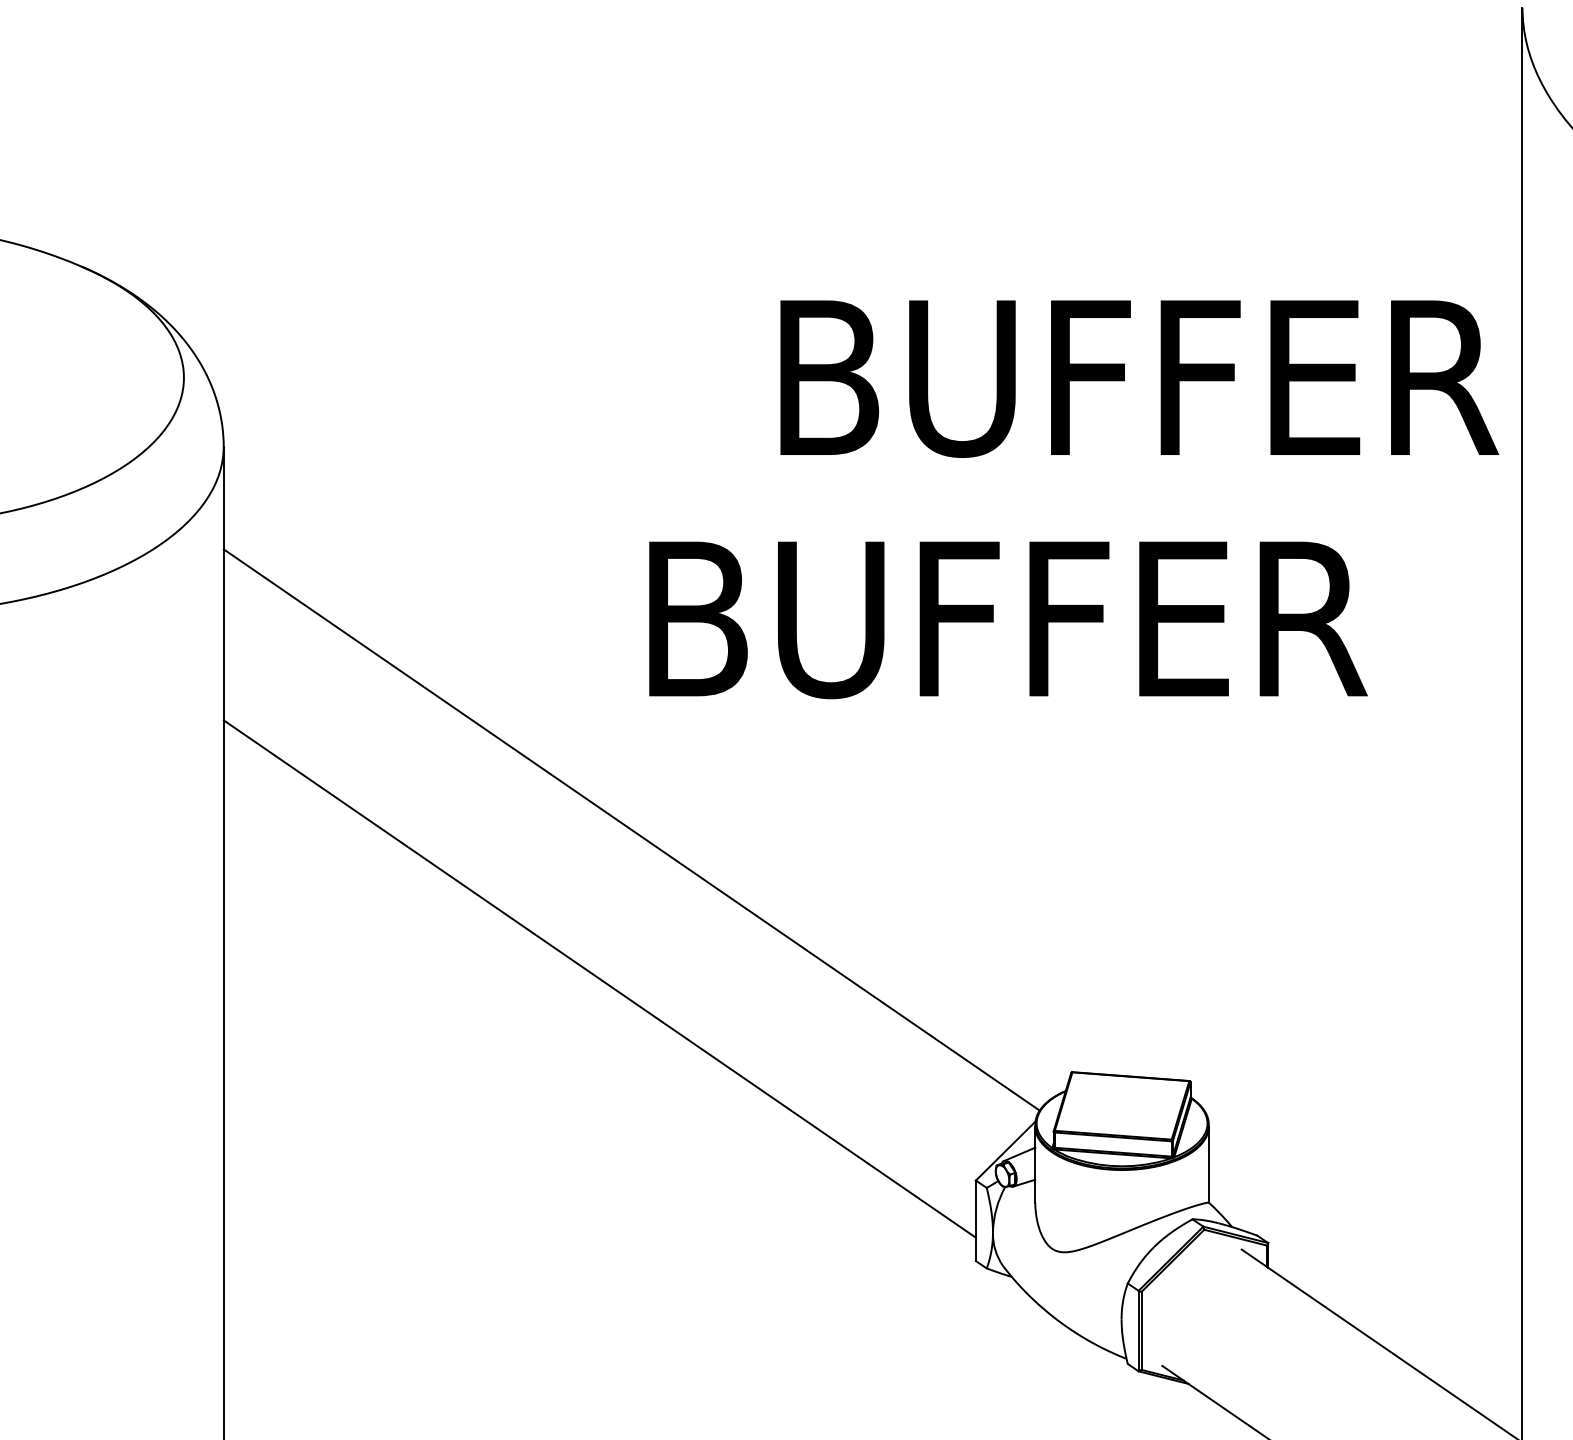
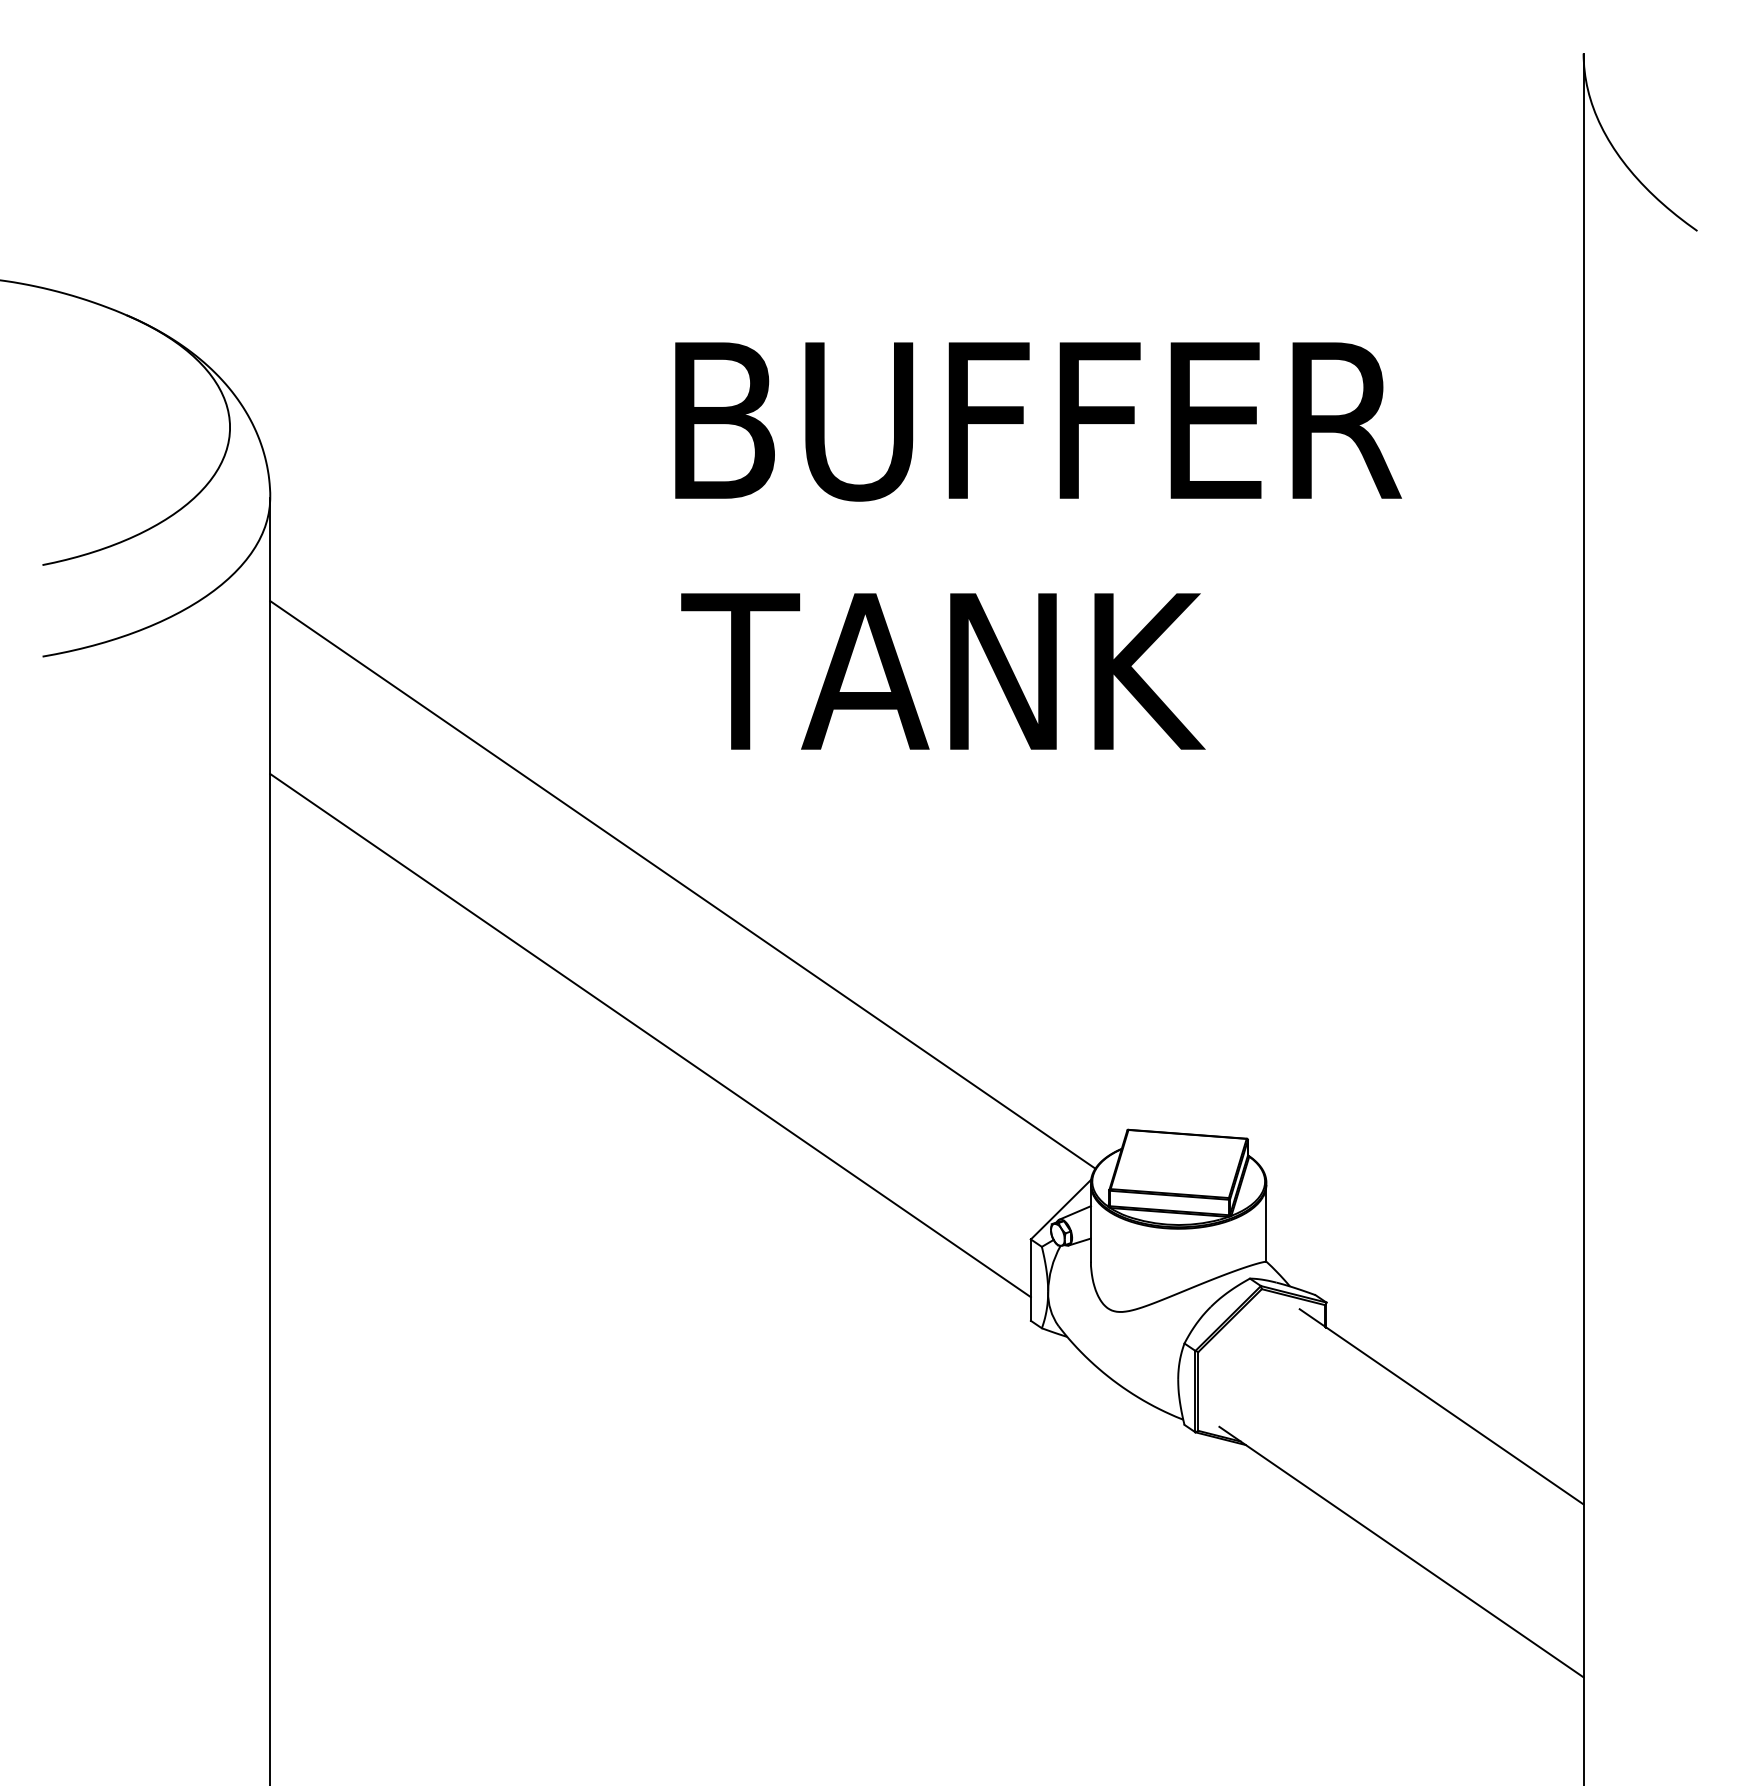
text: (1139, 378) -> (1038, 421), moved
text: (999, 619) -> (1054, 672), BUFFER -> TANK

